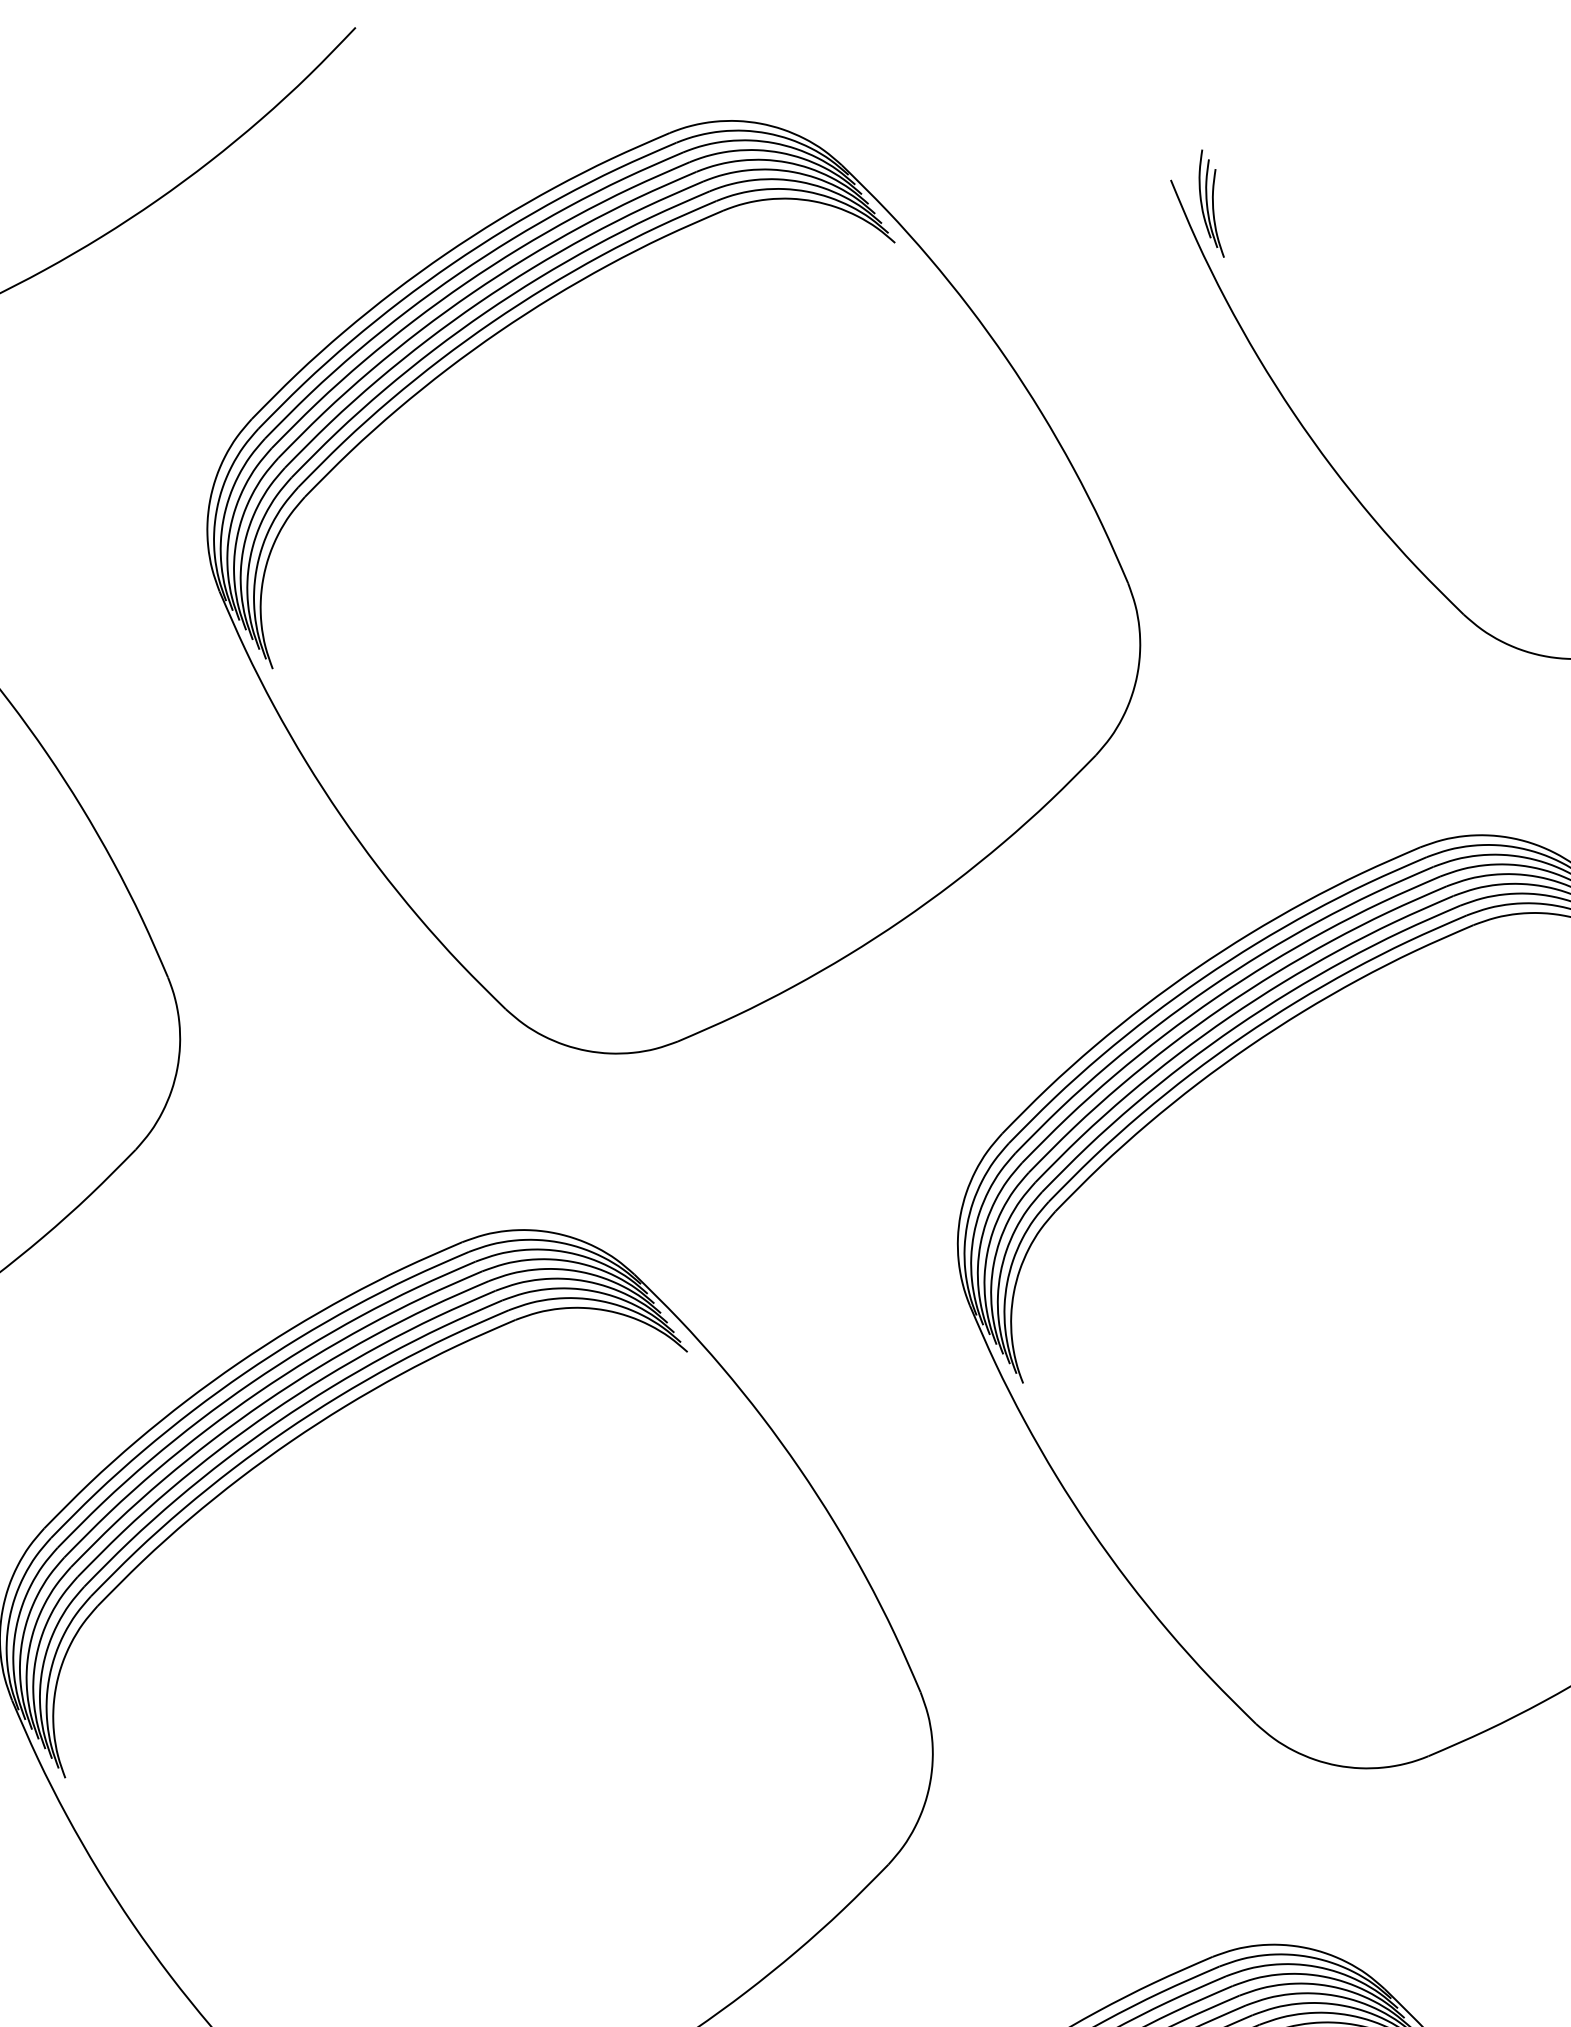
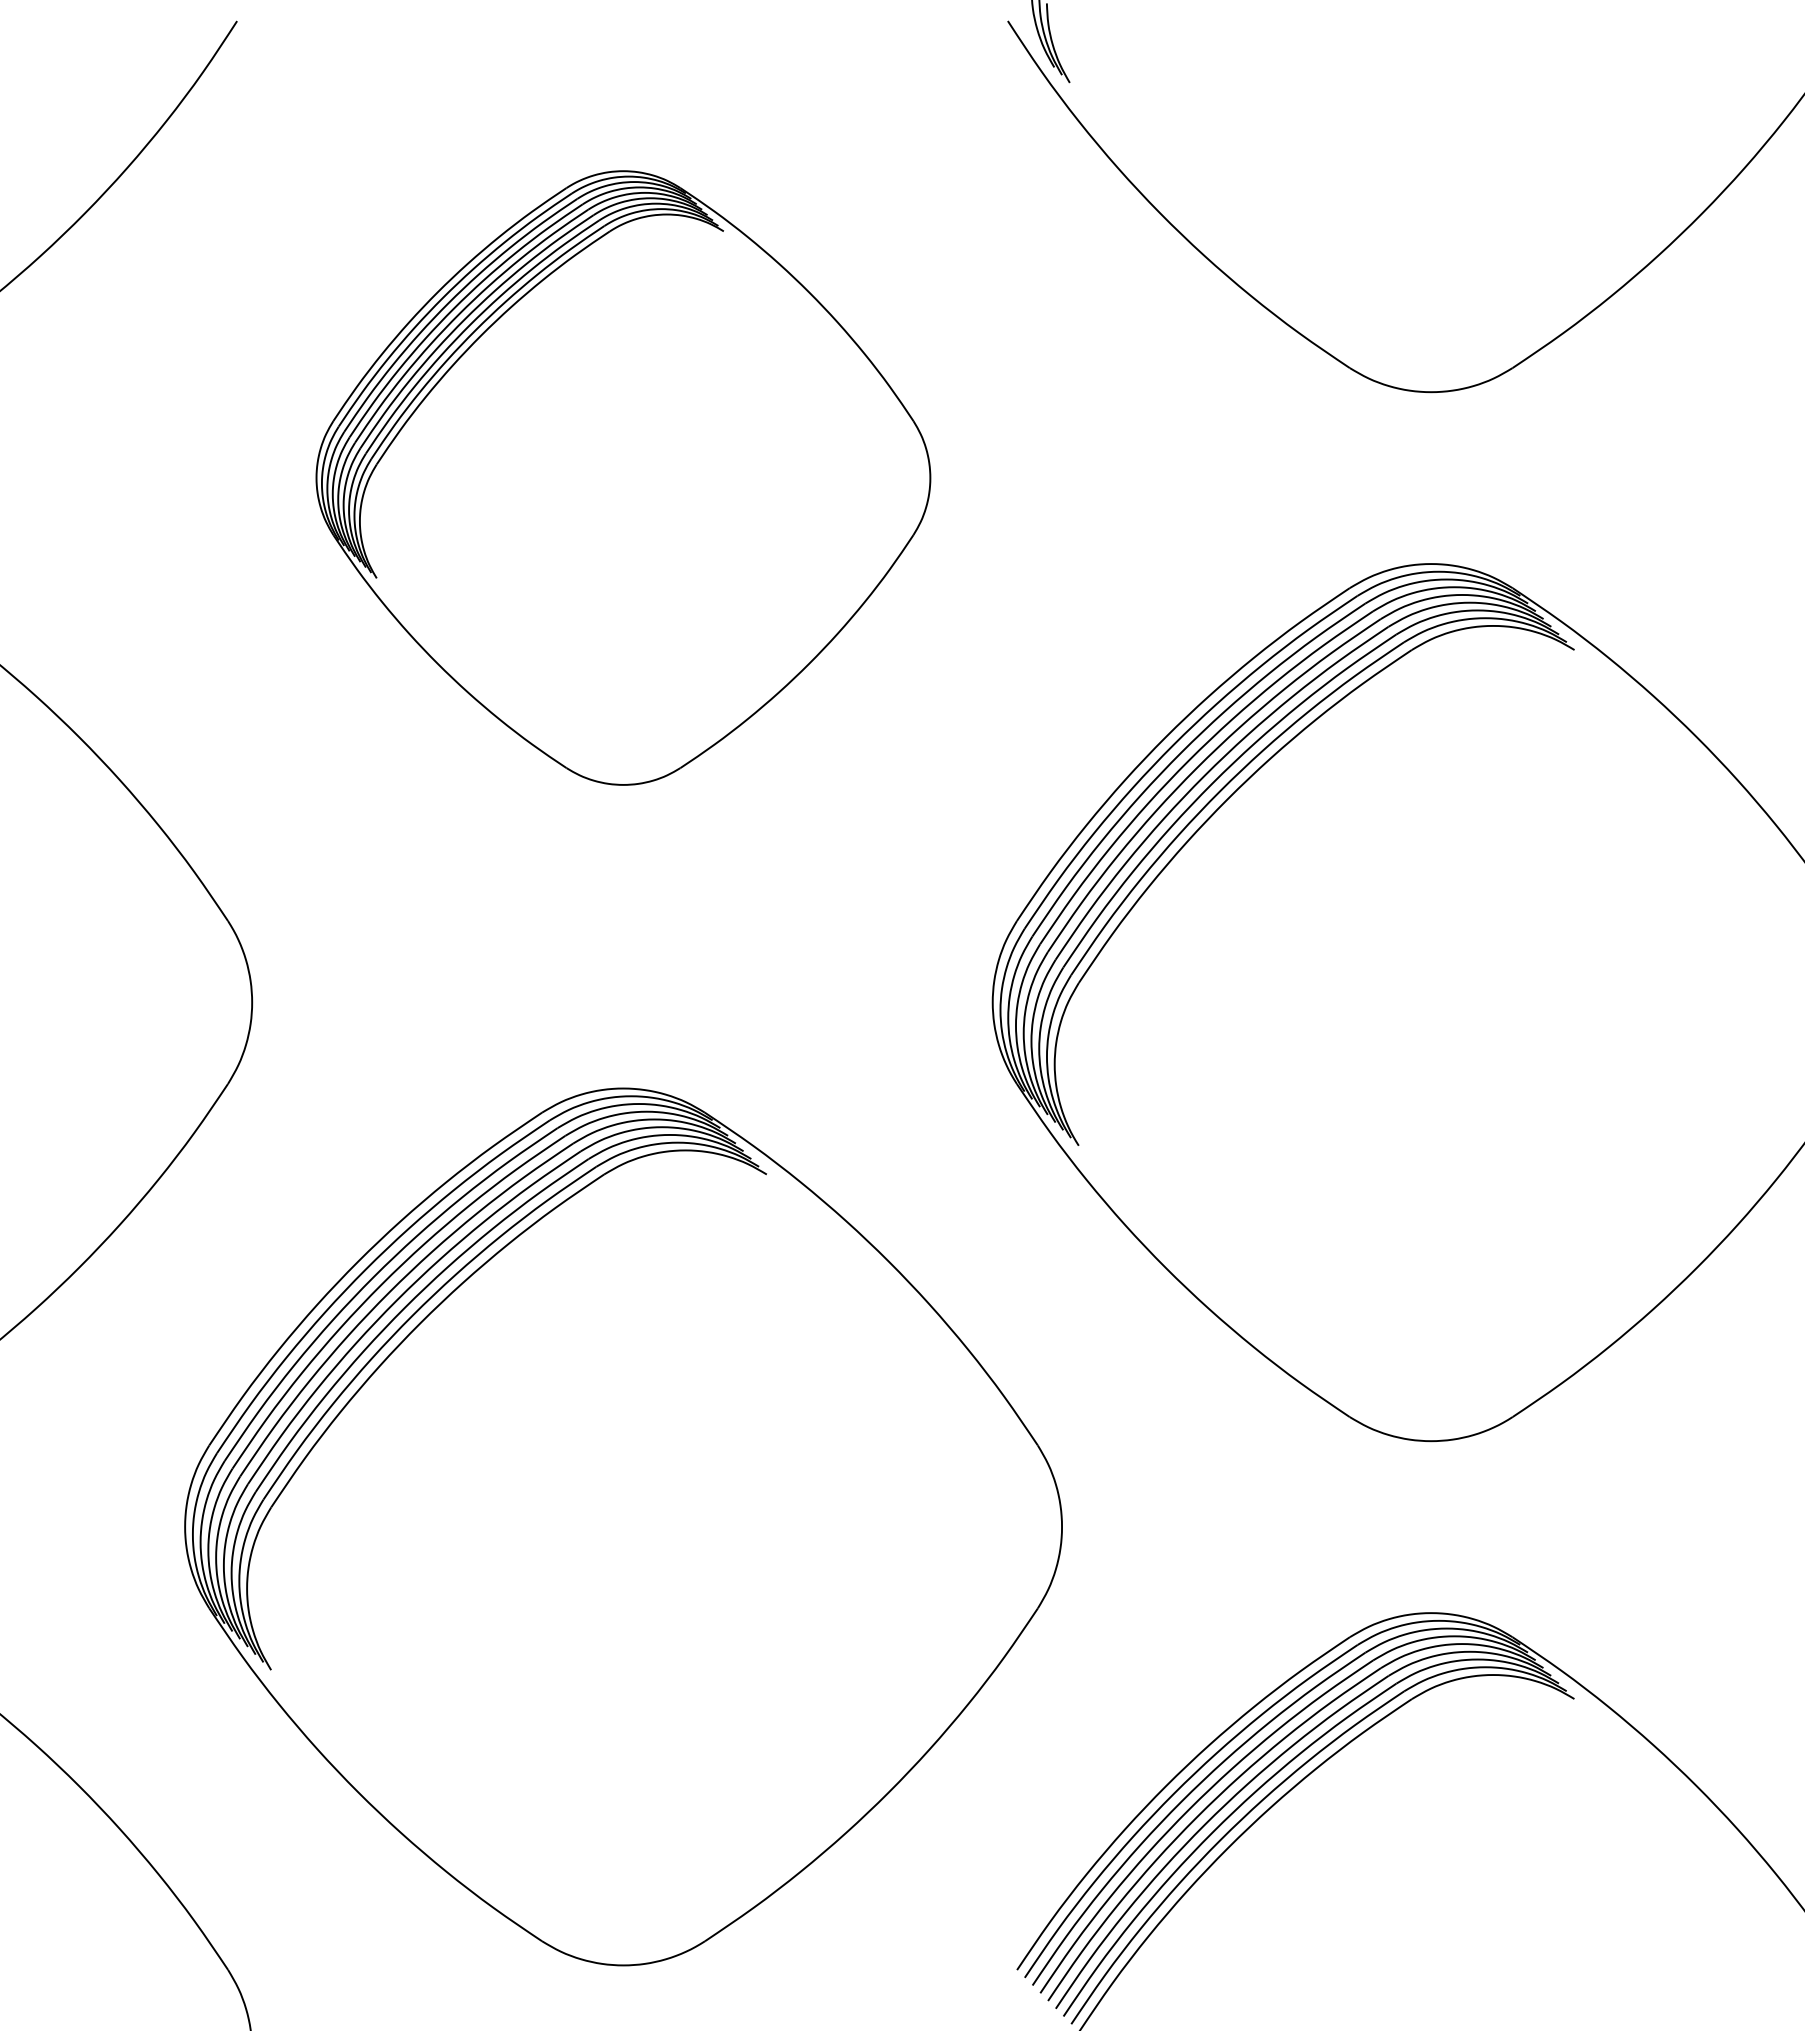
part: (674, 586) -> (623, 477), size x0.7

